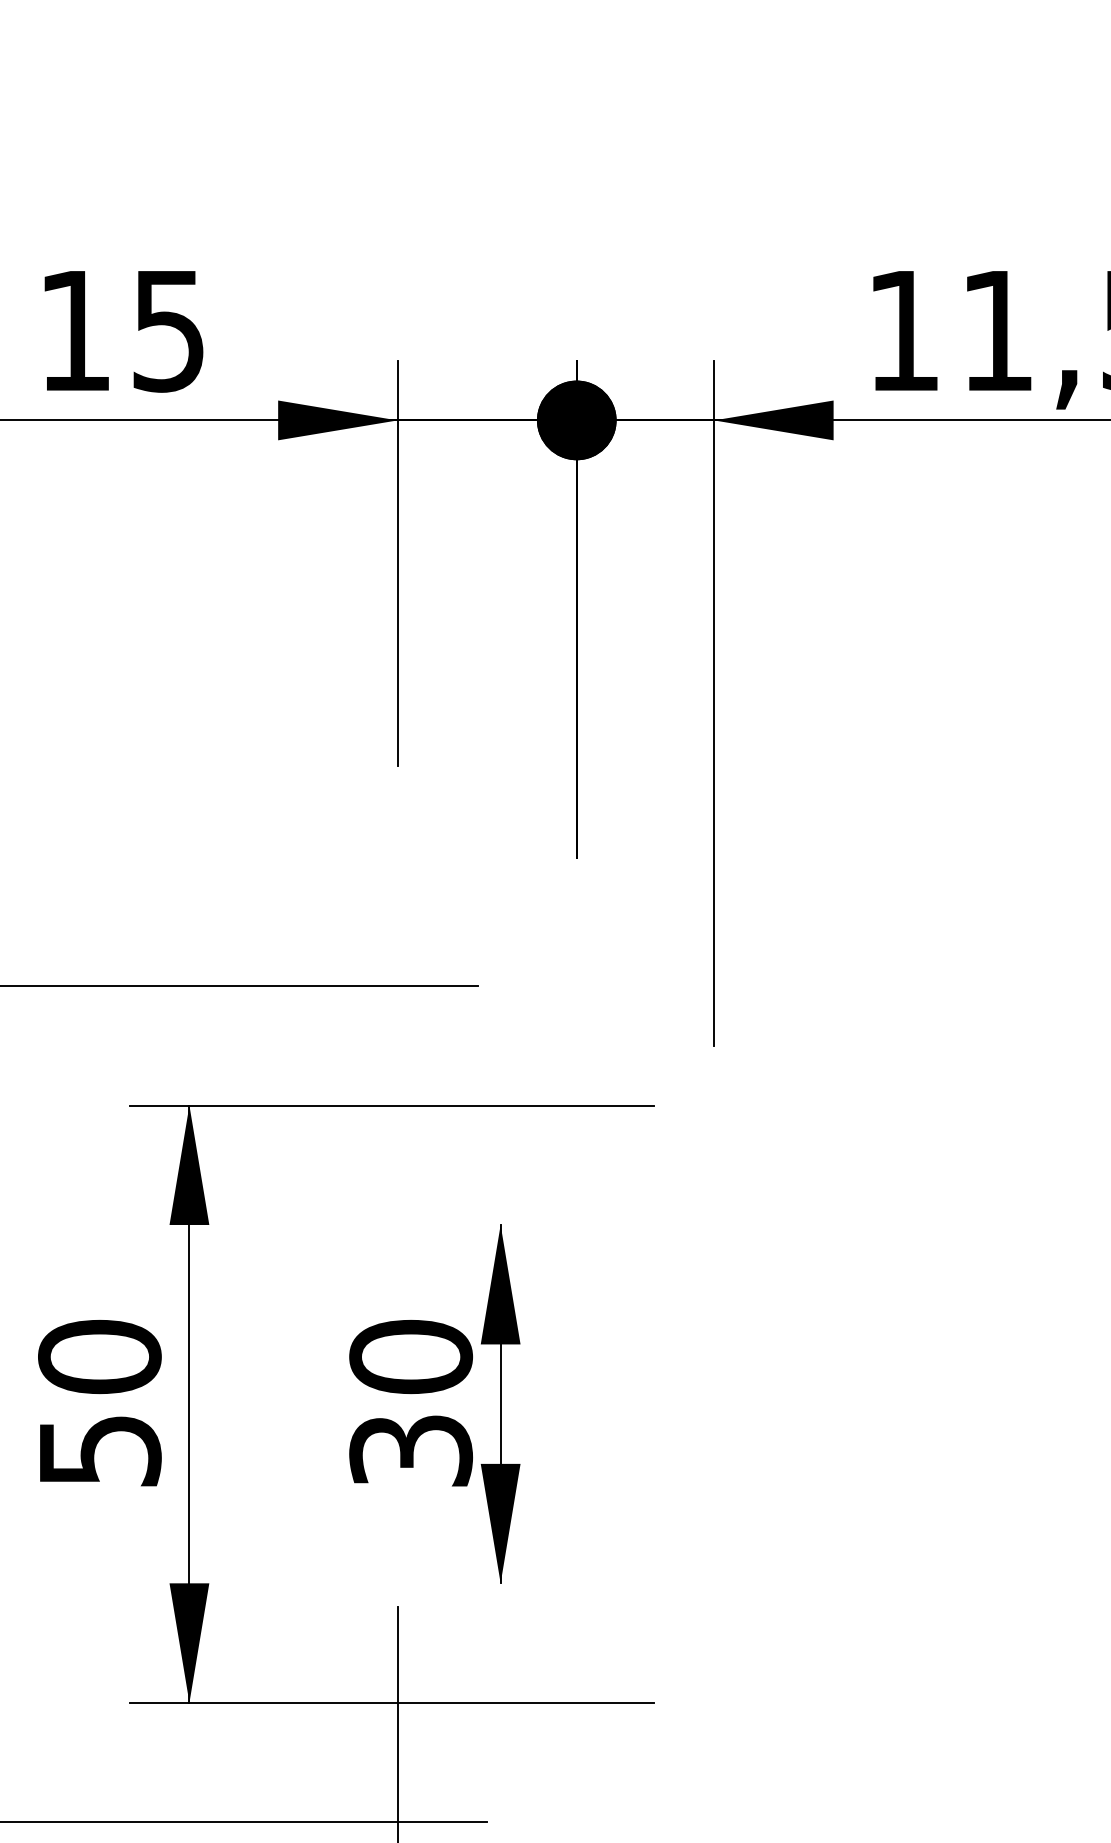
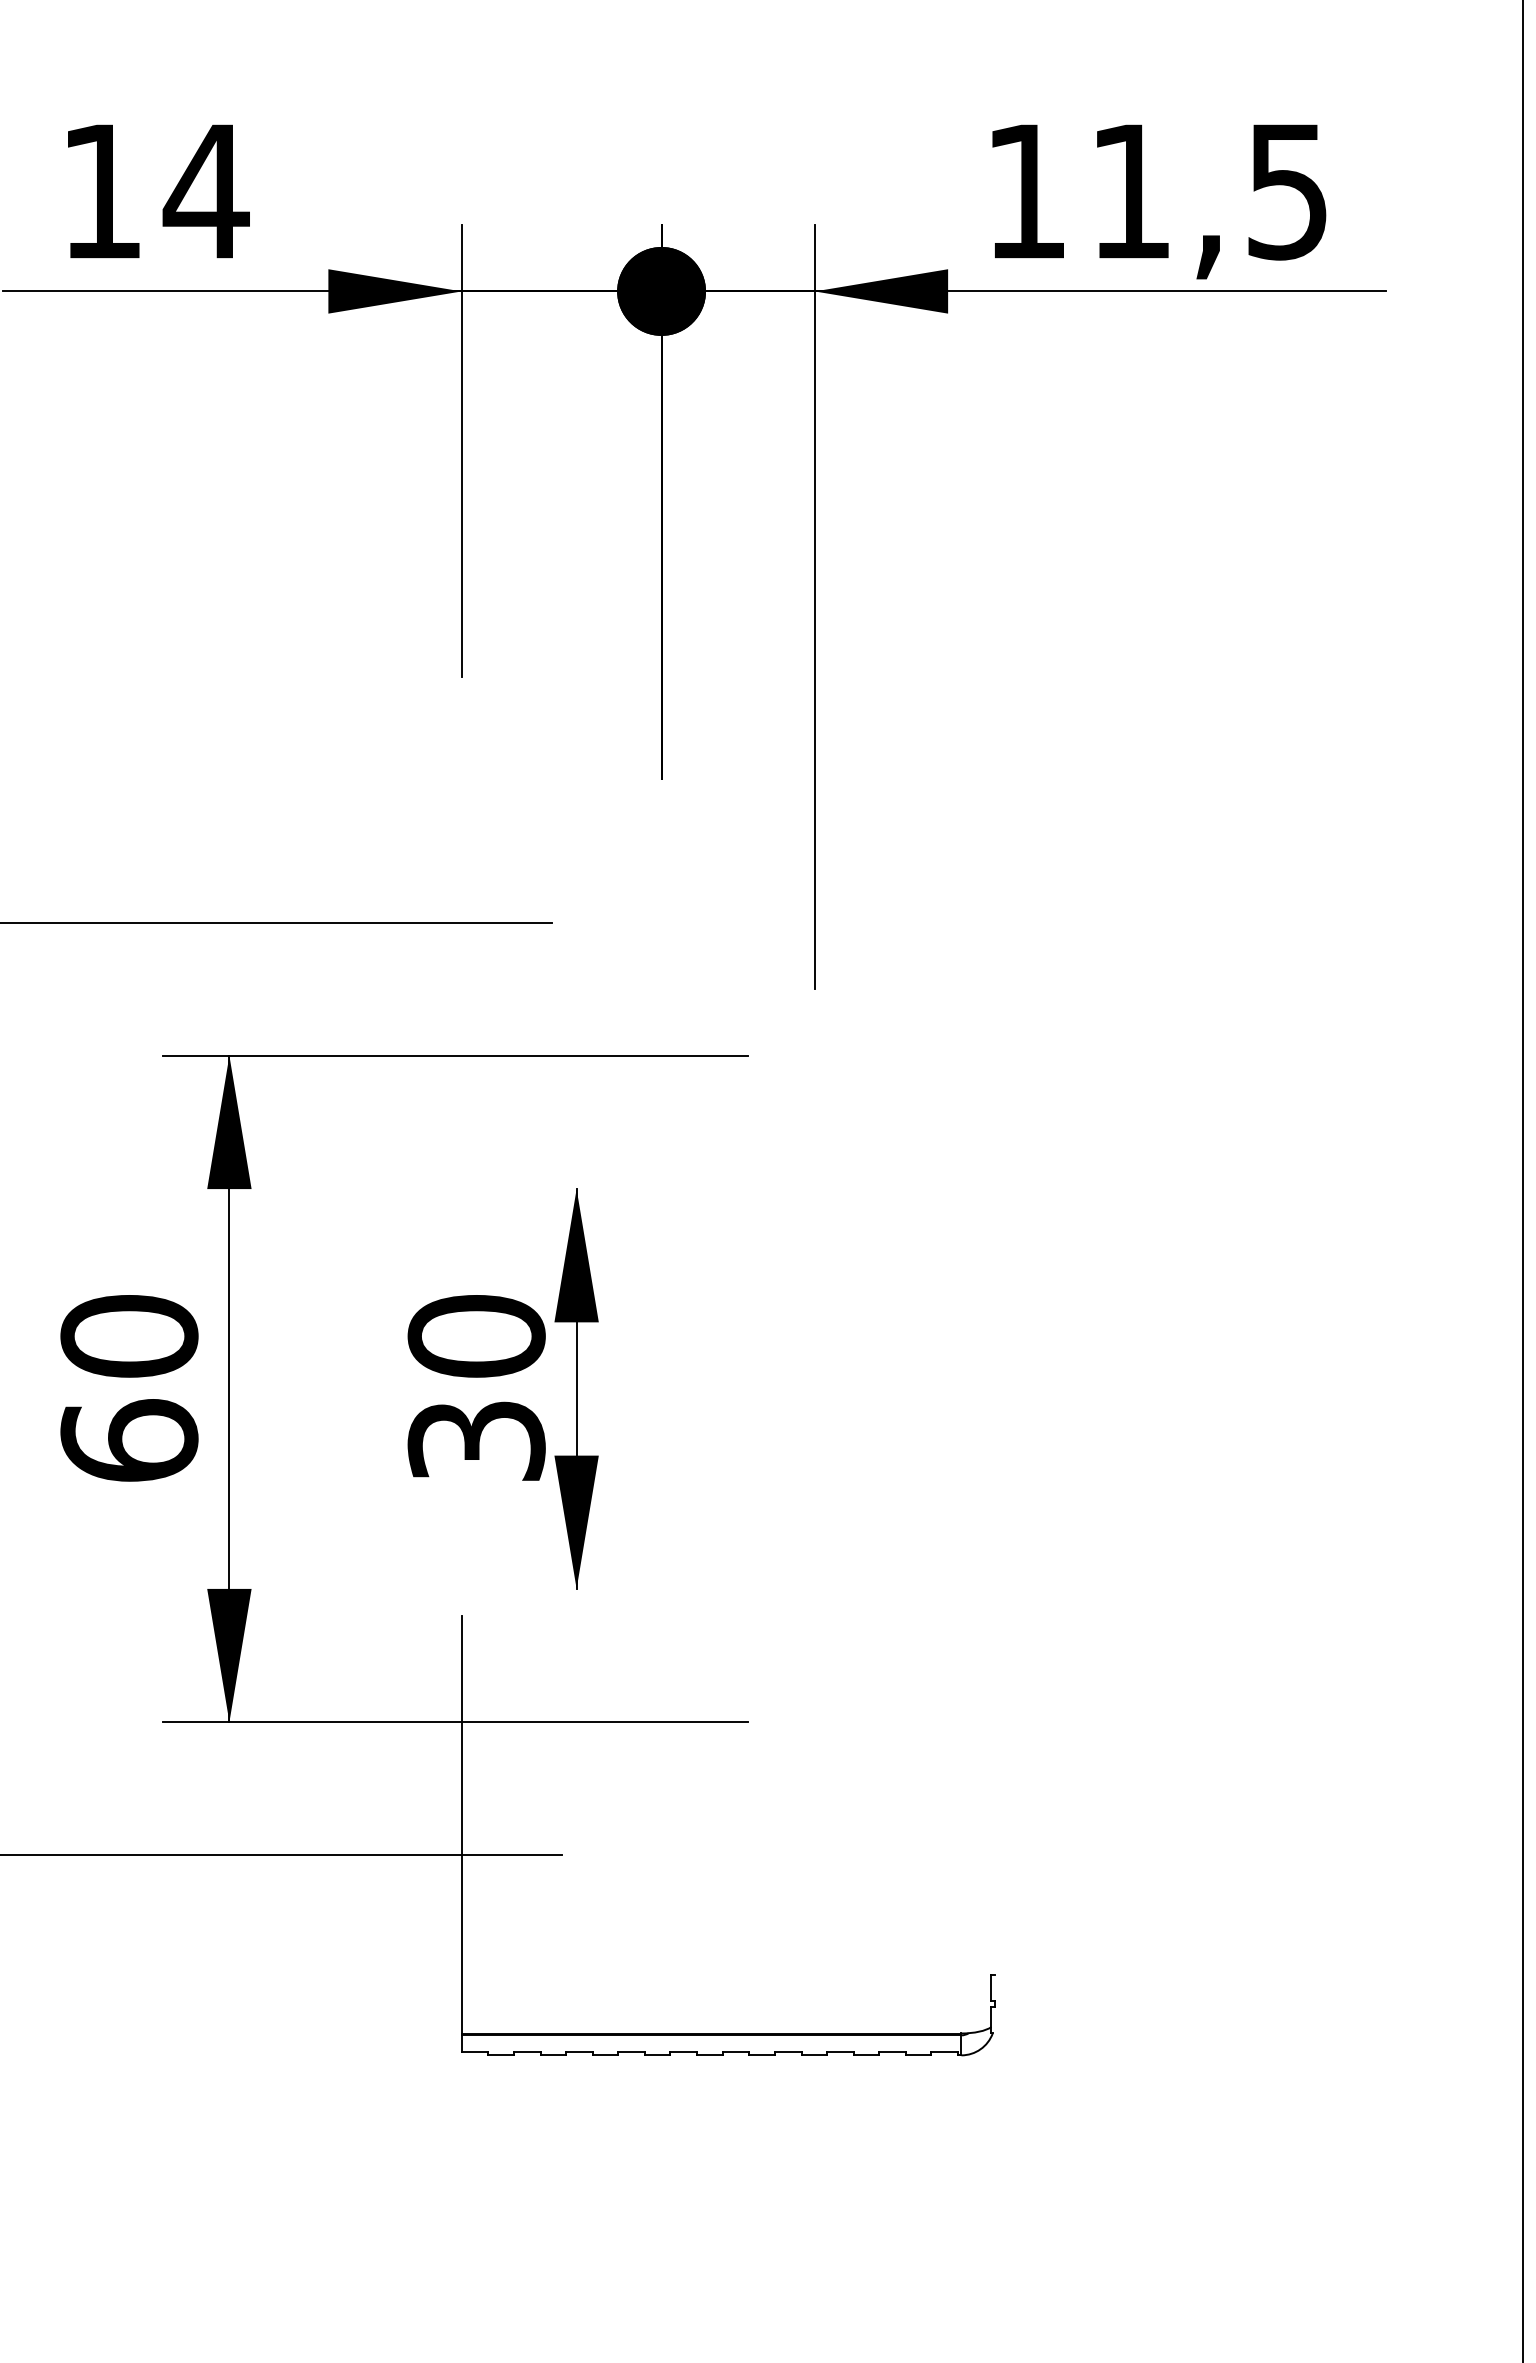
text: (168, 331) -> (205, 192), 15 -> 14
text: (99, 1450) -> (129, 1440), 50 -> 60

